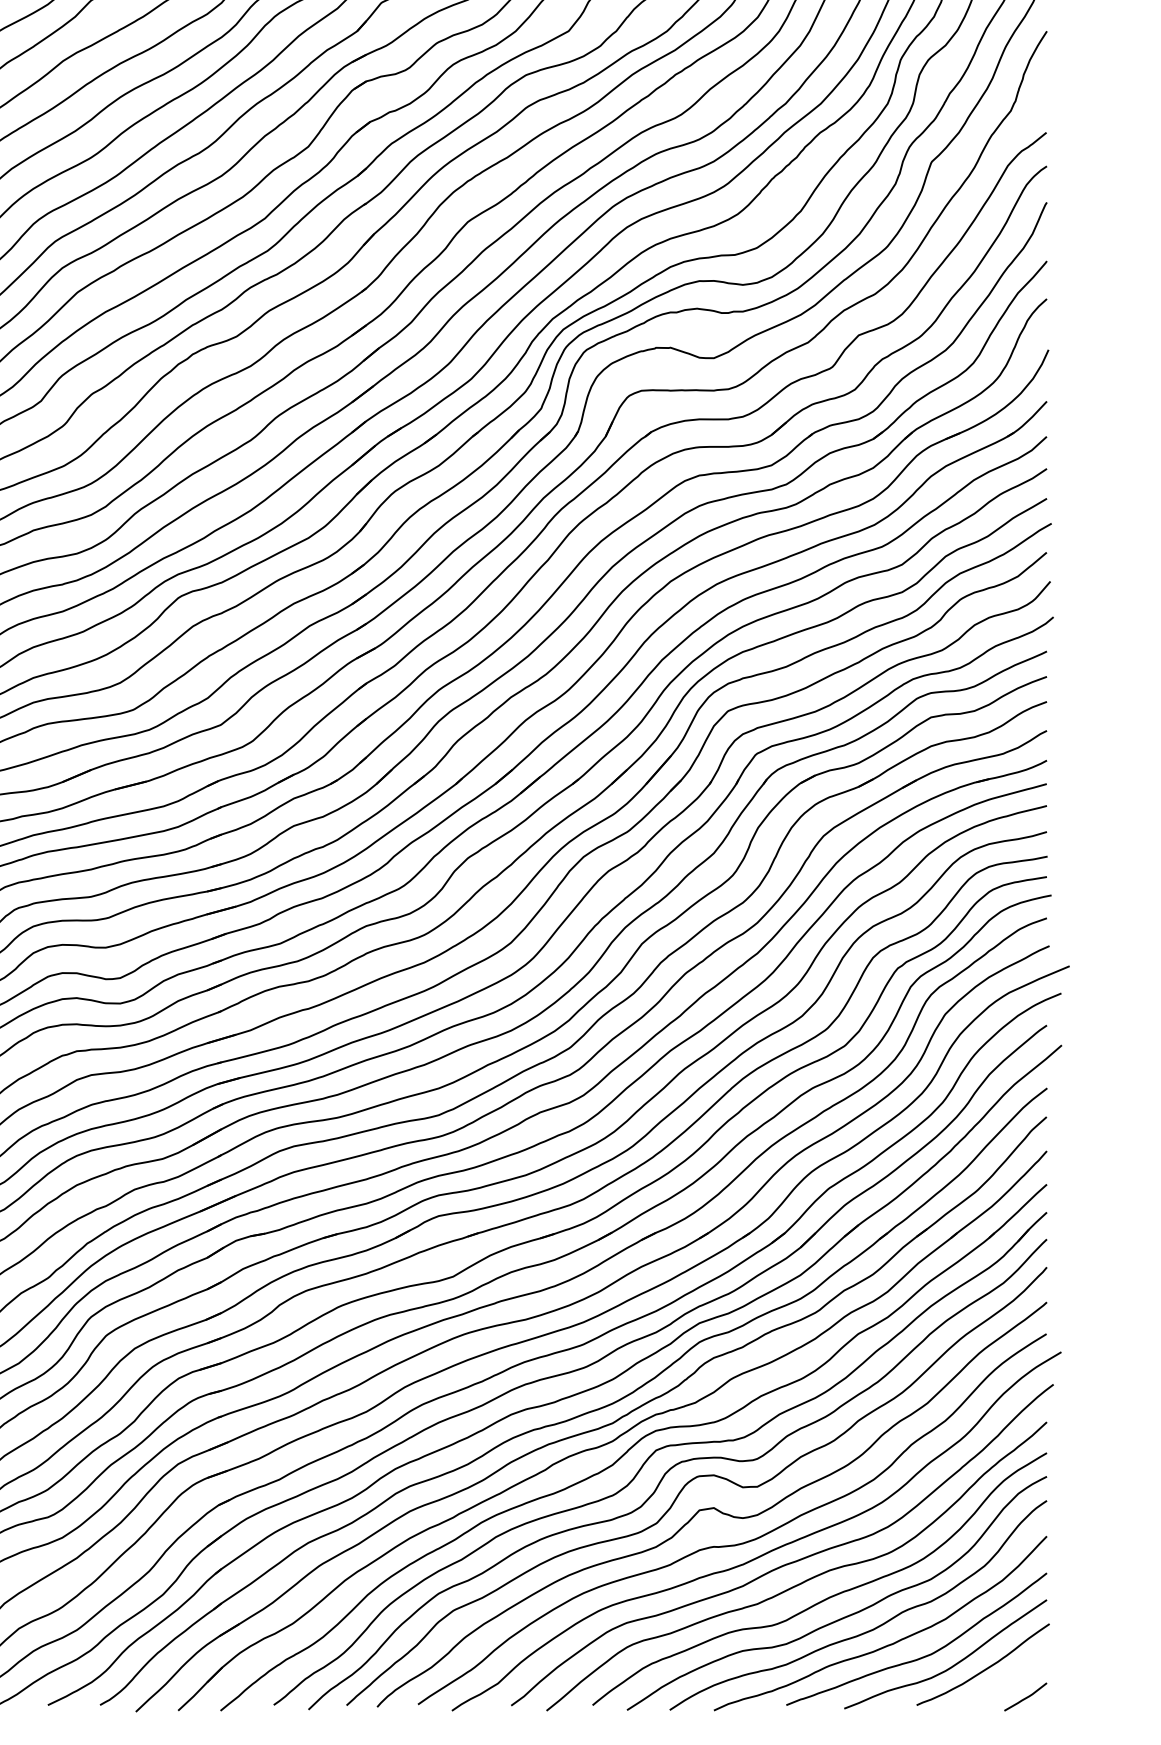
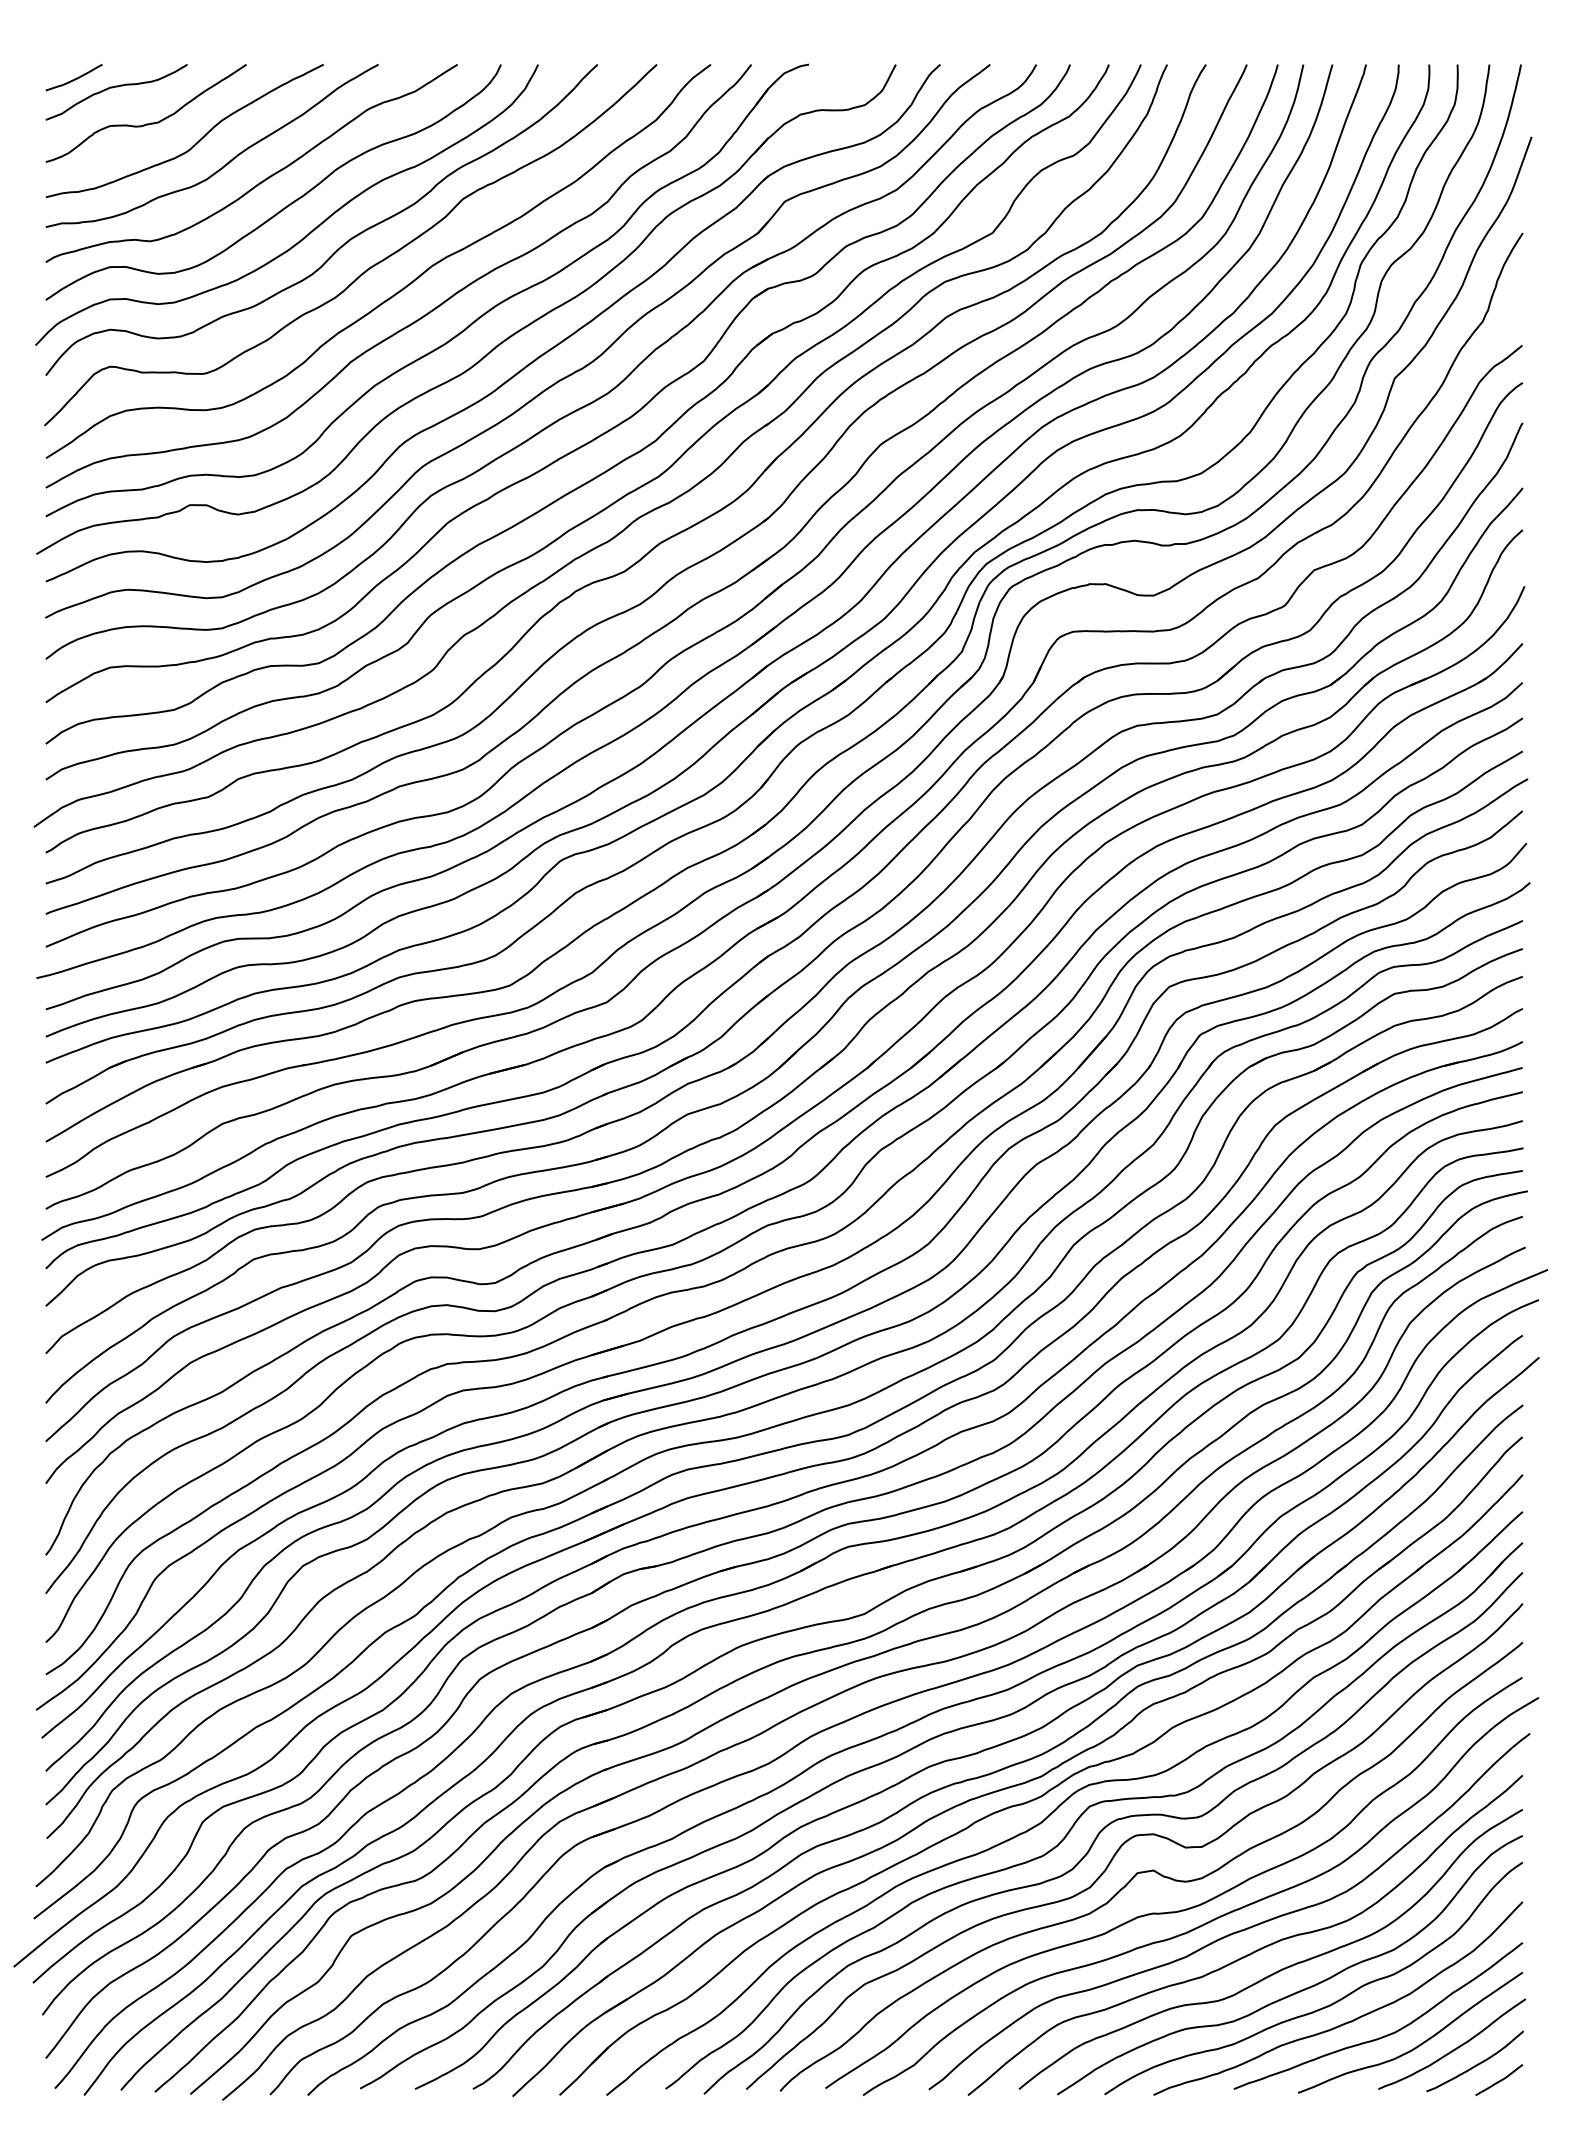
curve: (1006, 1682) -> (1477, 2063), added

